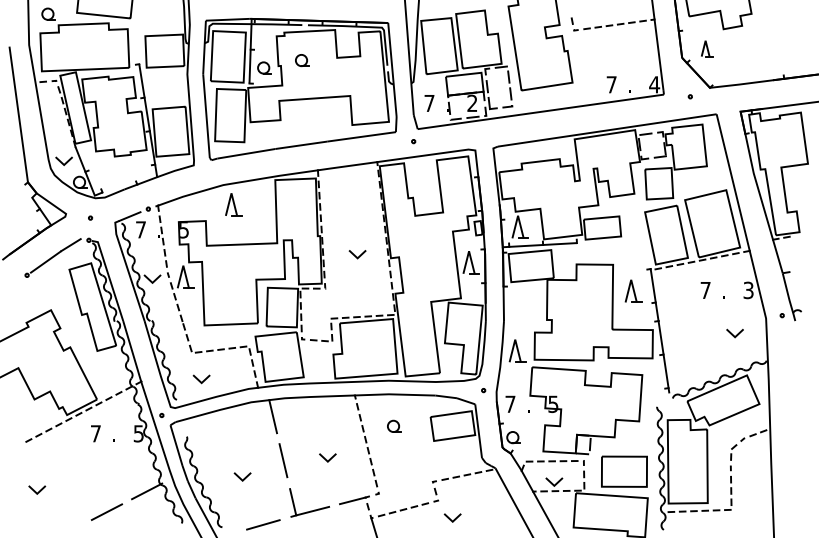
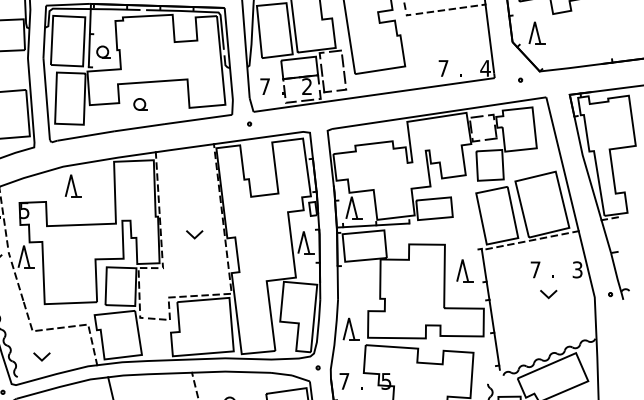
part: (706, 48) -> (536, 32), size x1.43
part: (302, 60) -> (140, 104), moved
line: (733, 334) -> (547, 295), moved

